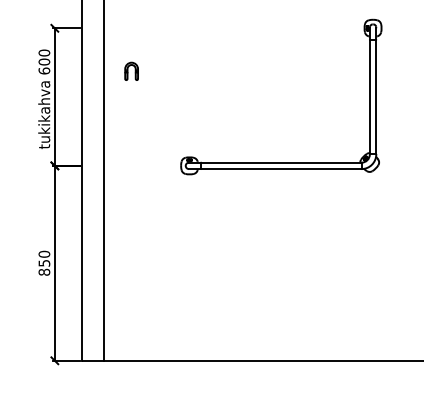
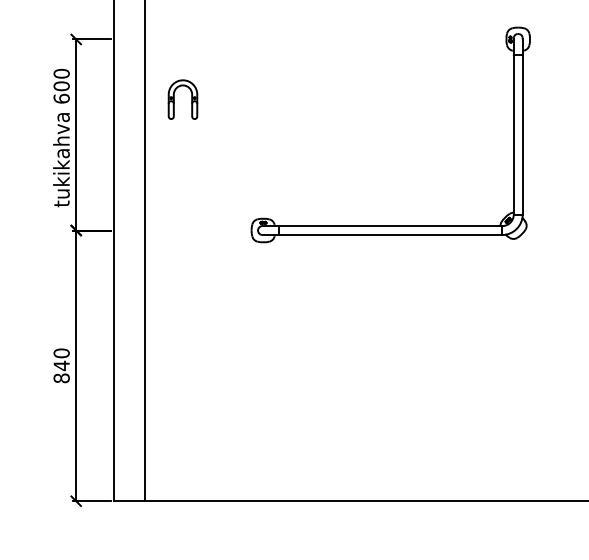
part: (131, 70) -> (182, 98), size x1.6
text: (44, 263) -> (61, 366), 850 -> 840

